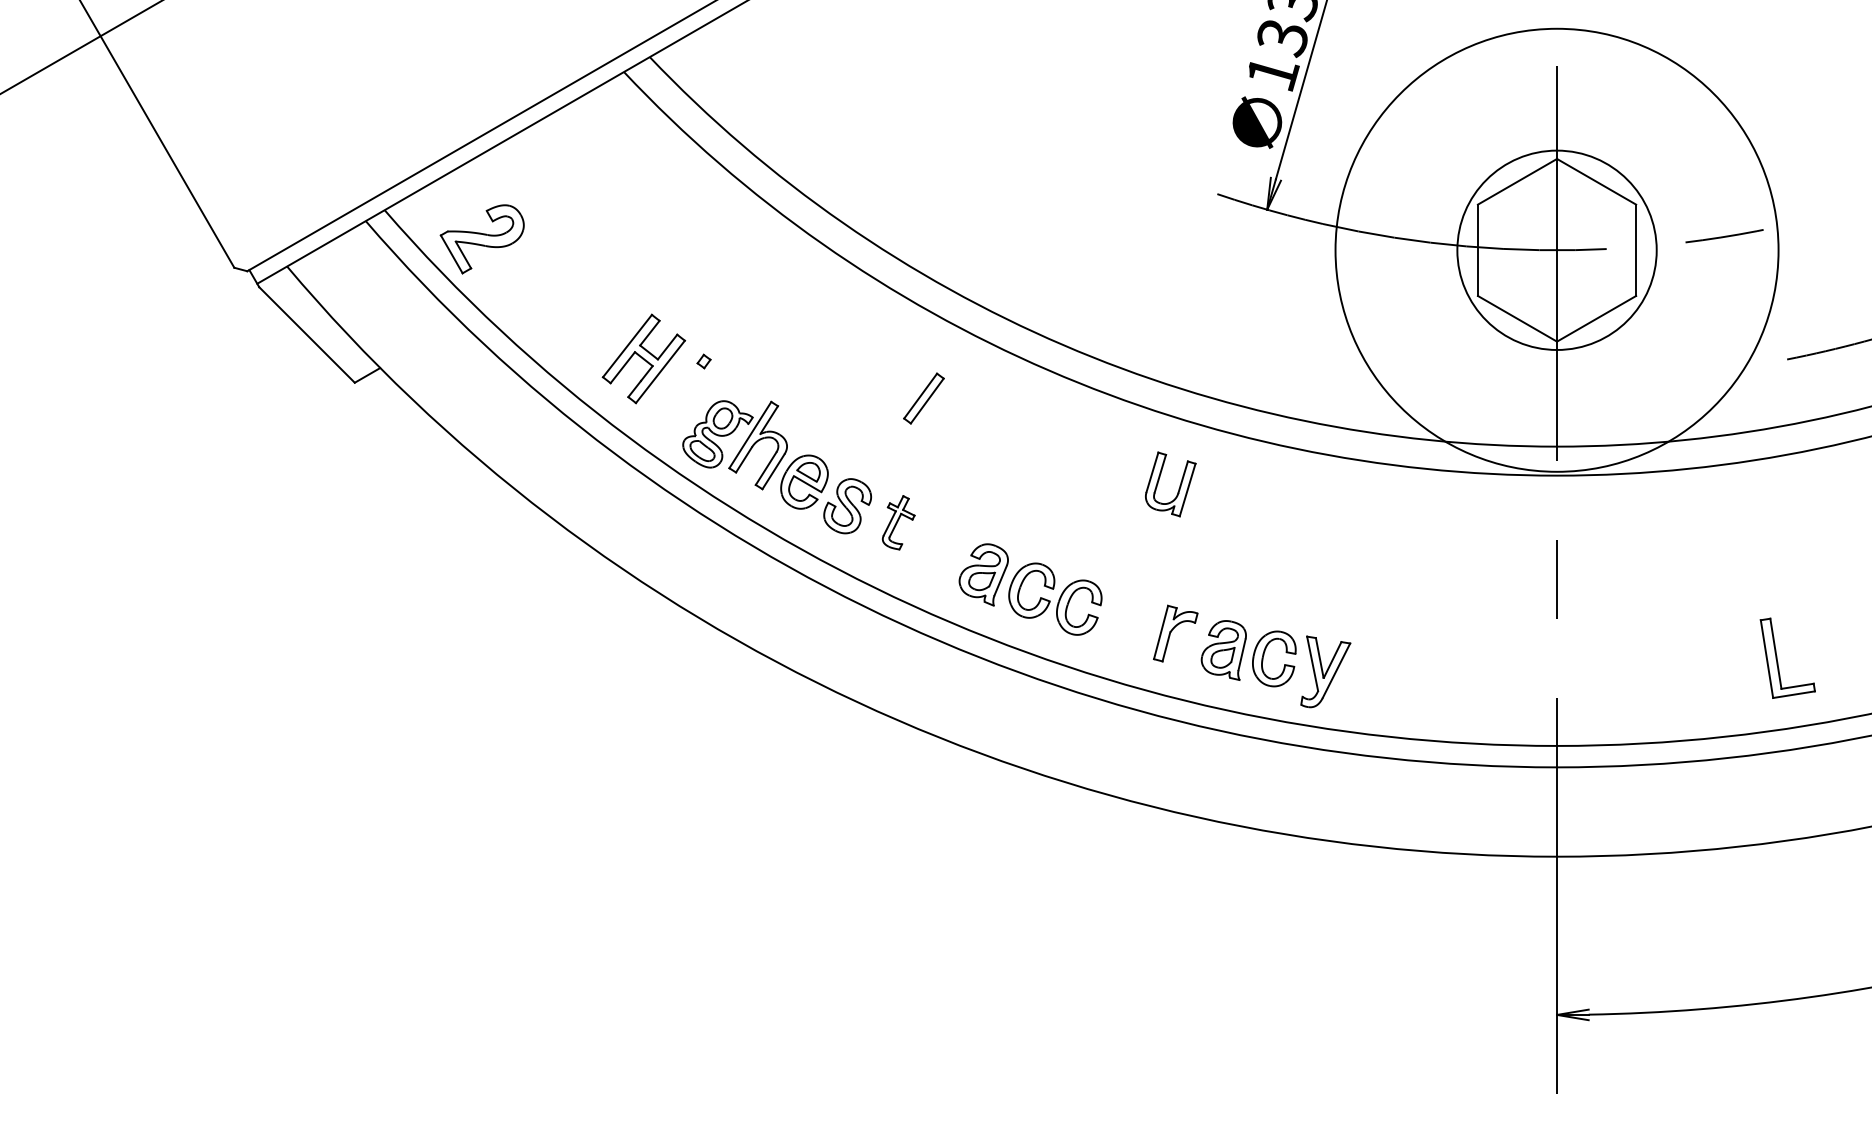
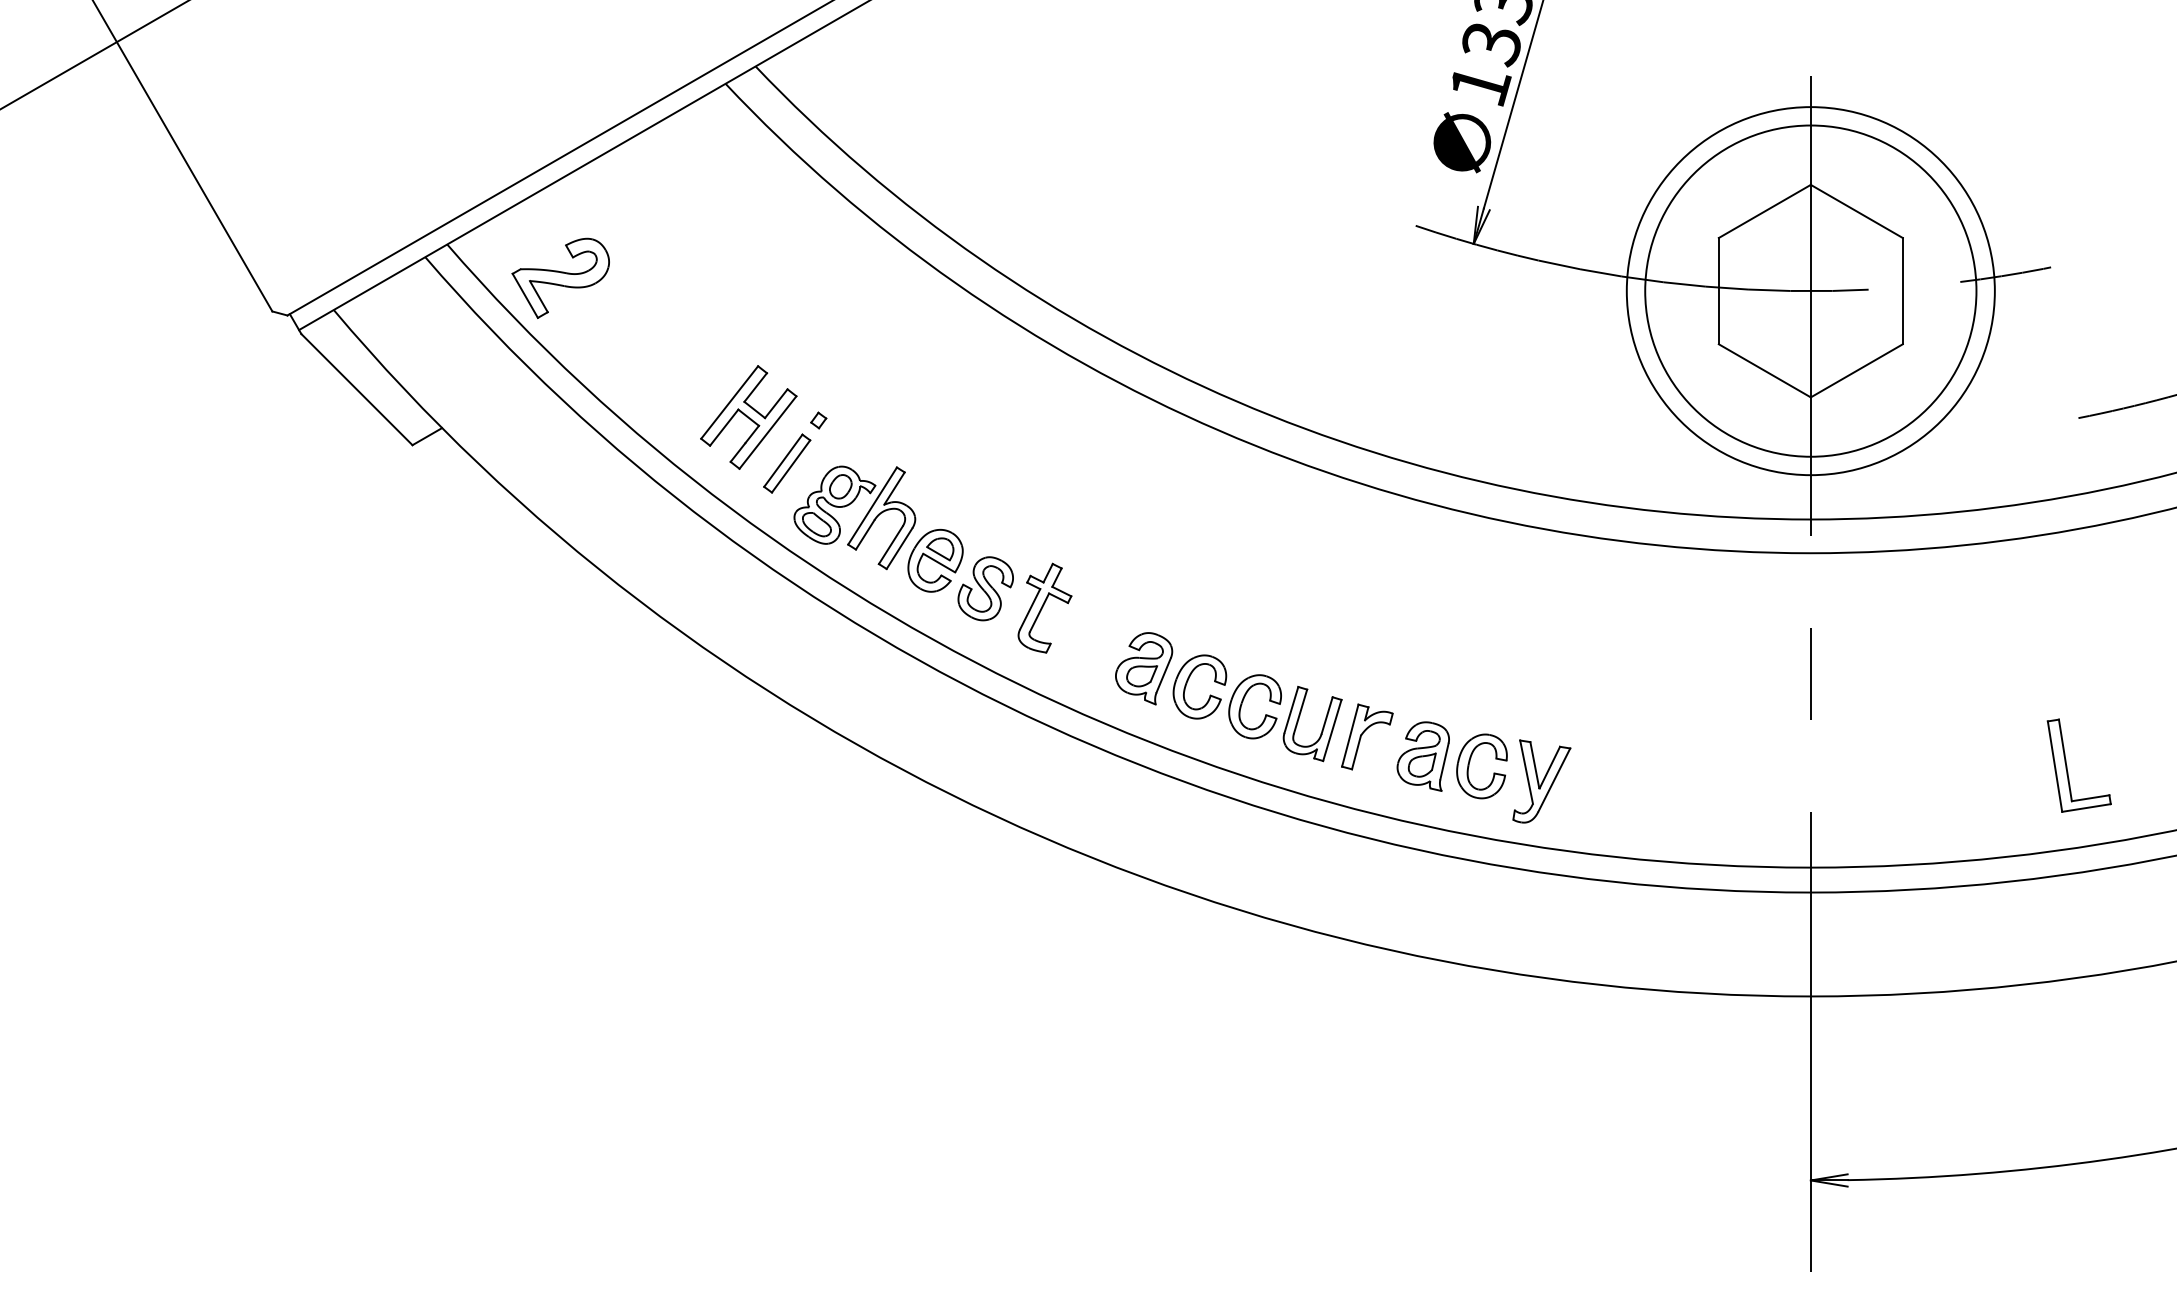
circle: (1556, 249) -> (1810, 290), size x1.43
circle: (1556, 250) -> (1810, 291), size x0.71
part: (923, 398) -> (786, 463), moved
part: (1178, 488) -> (1321, 728), moved
part: (898, 522) -> (1044, 607), size x1.43

